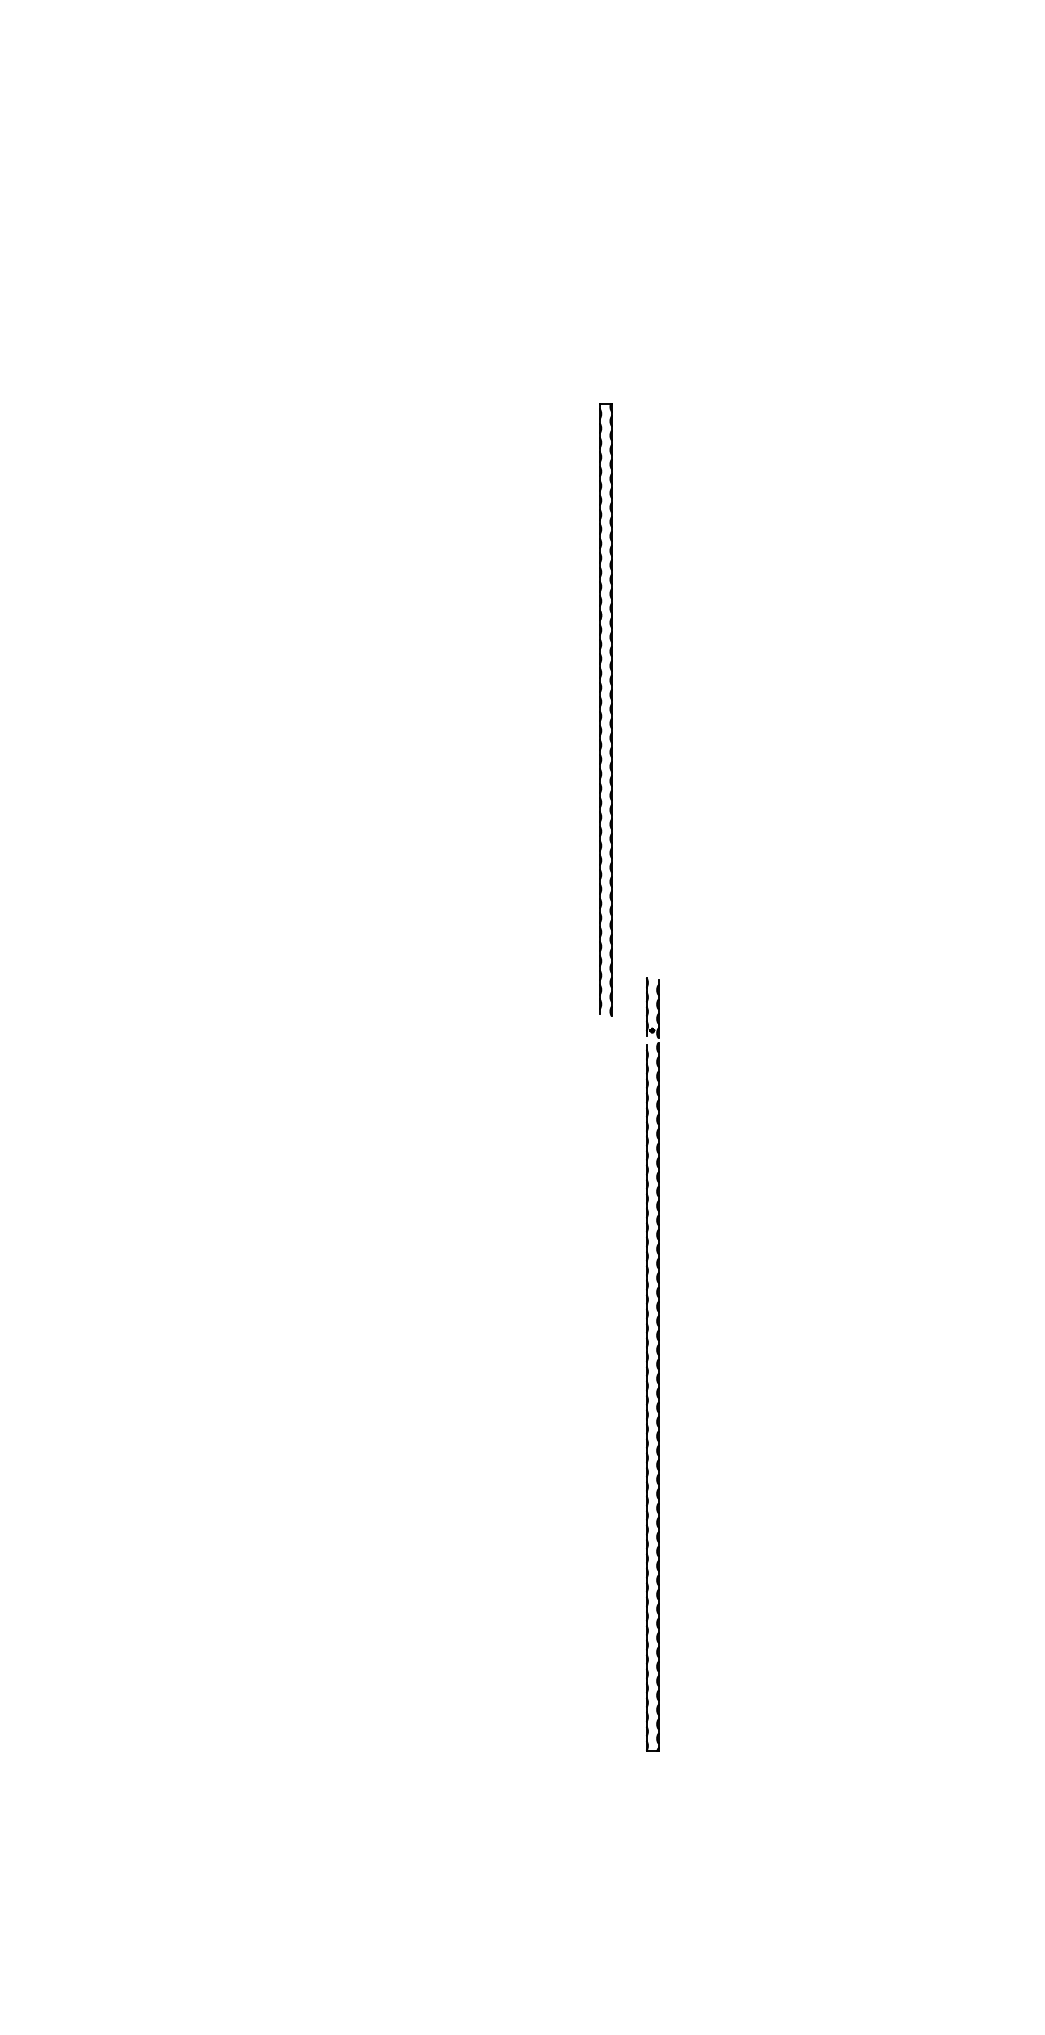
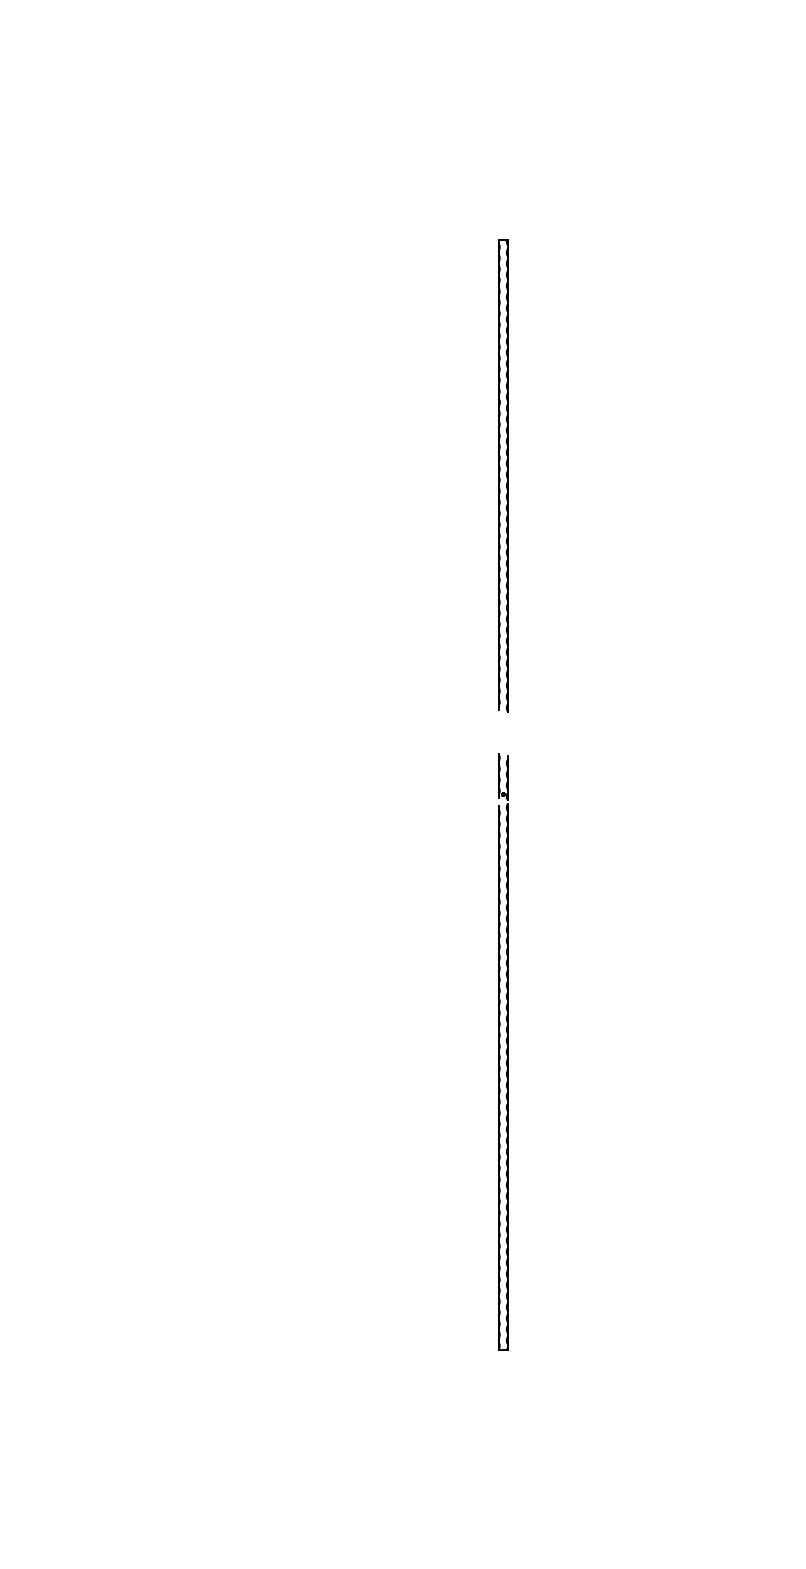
part: (606, 710) -> (503, 475), moved

